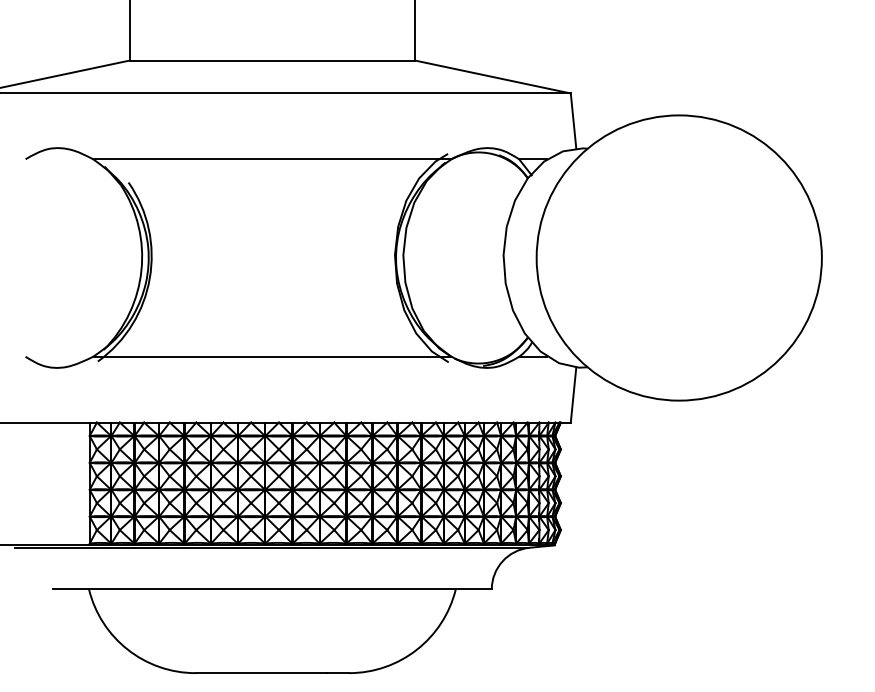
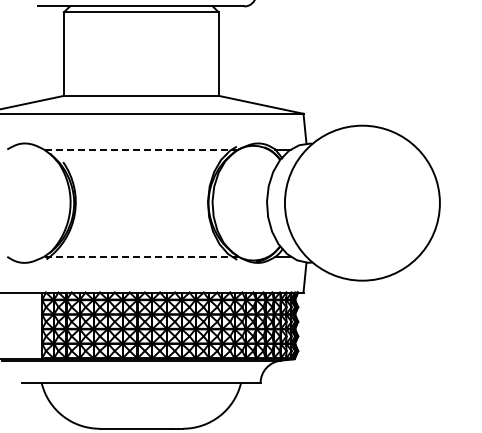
line: (270, 159) -> (140, 149), solid -> dashed
line: (270, 356) -> (140, 256), solid -> dashed

